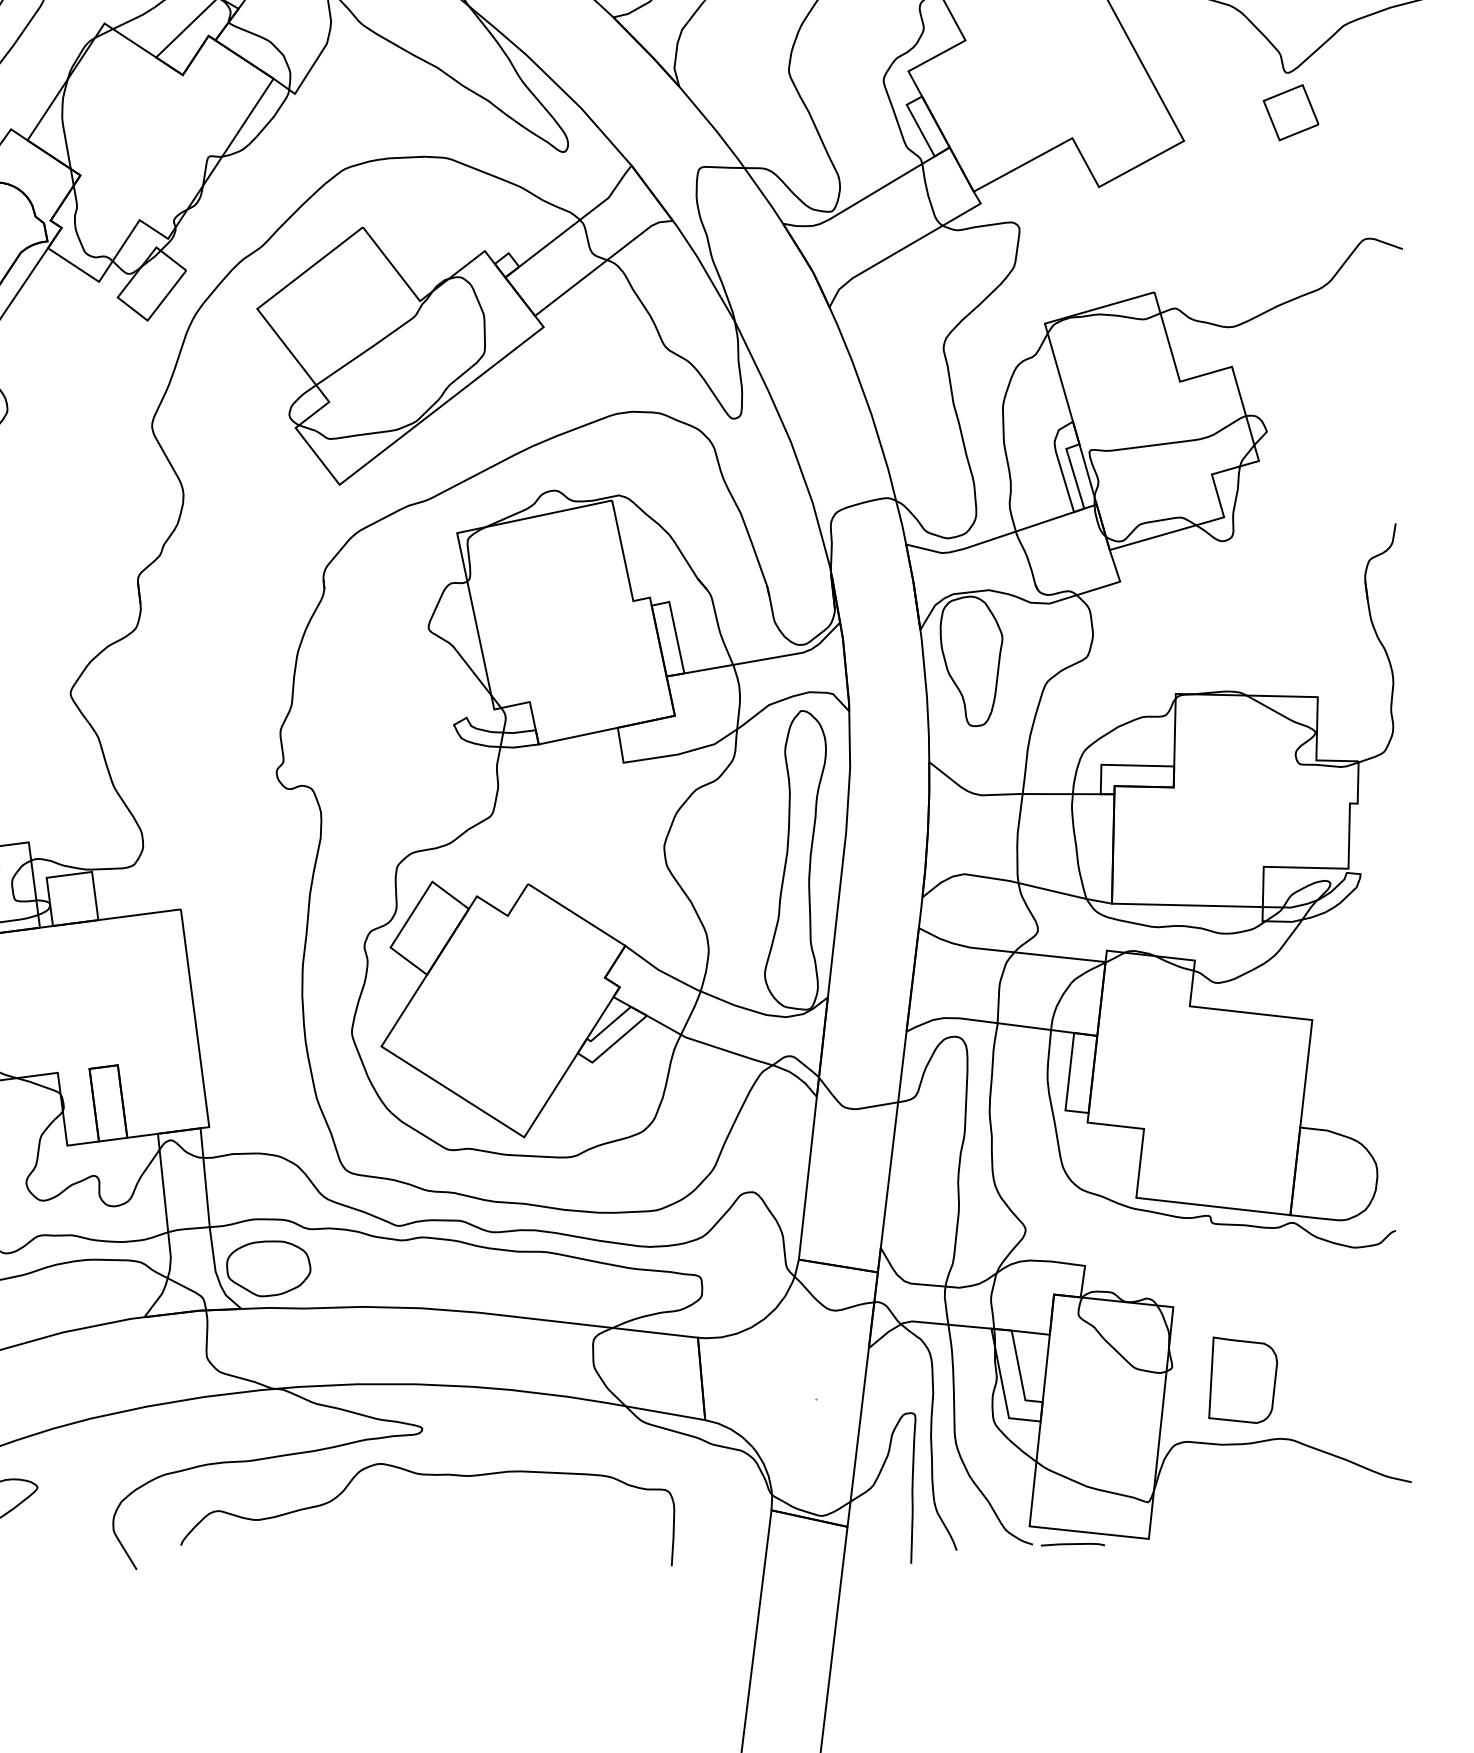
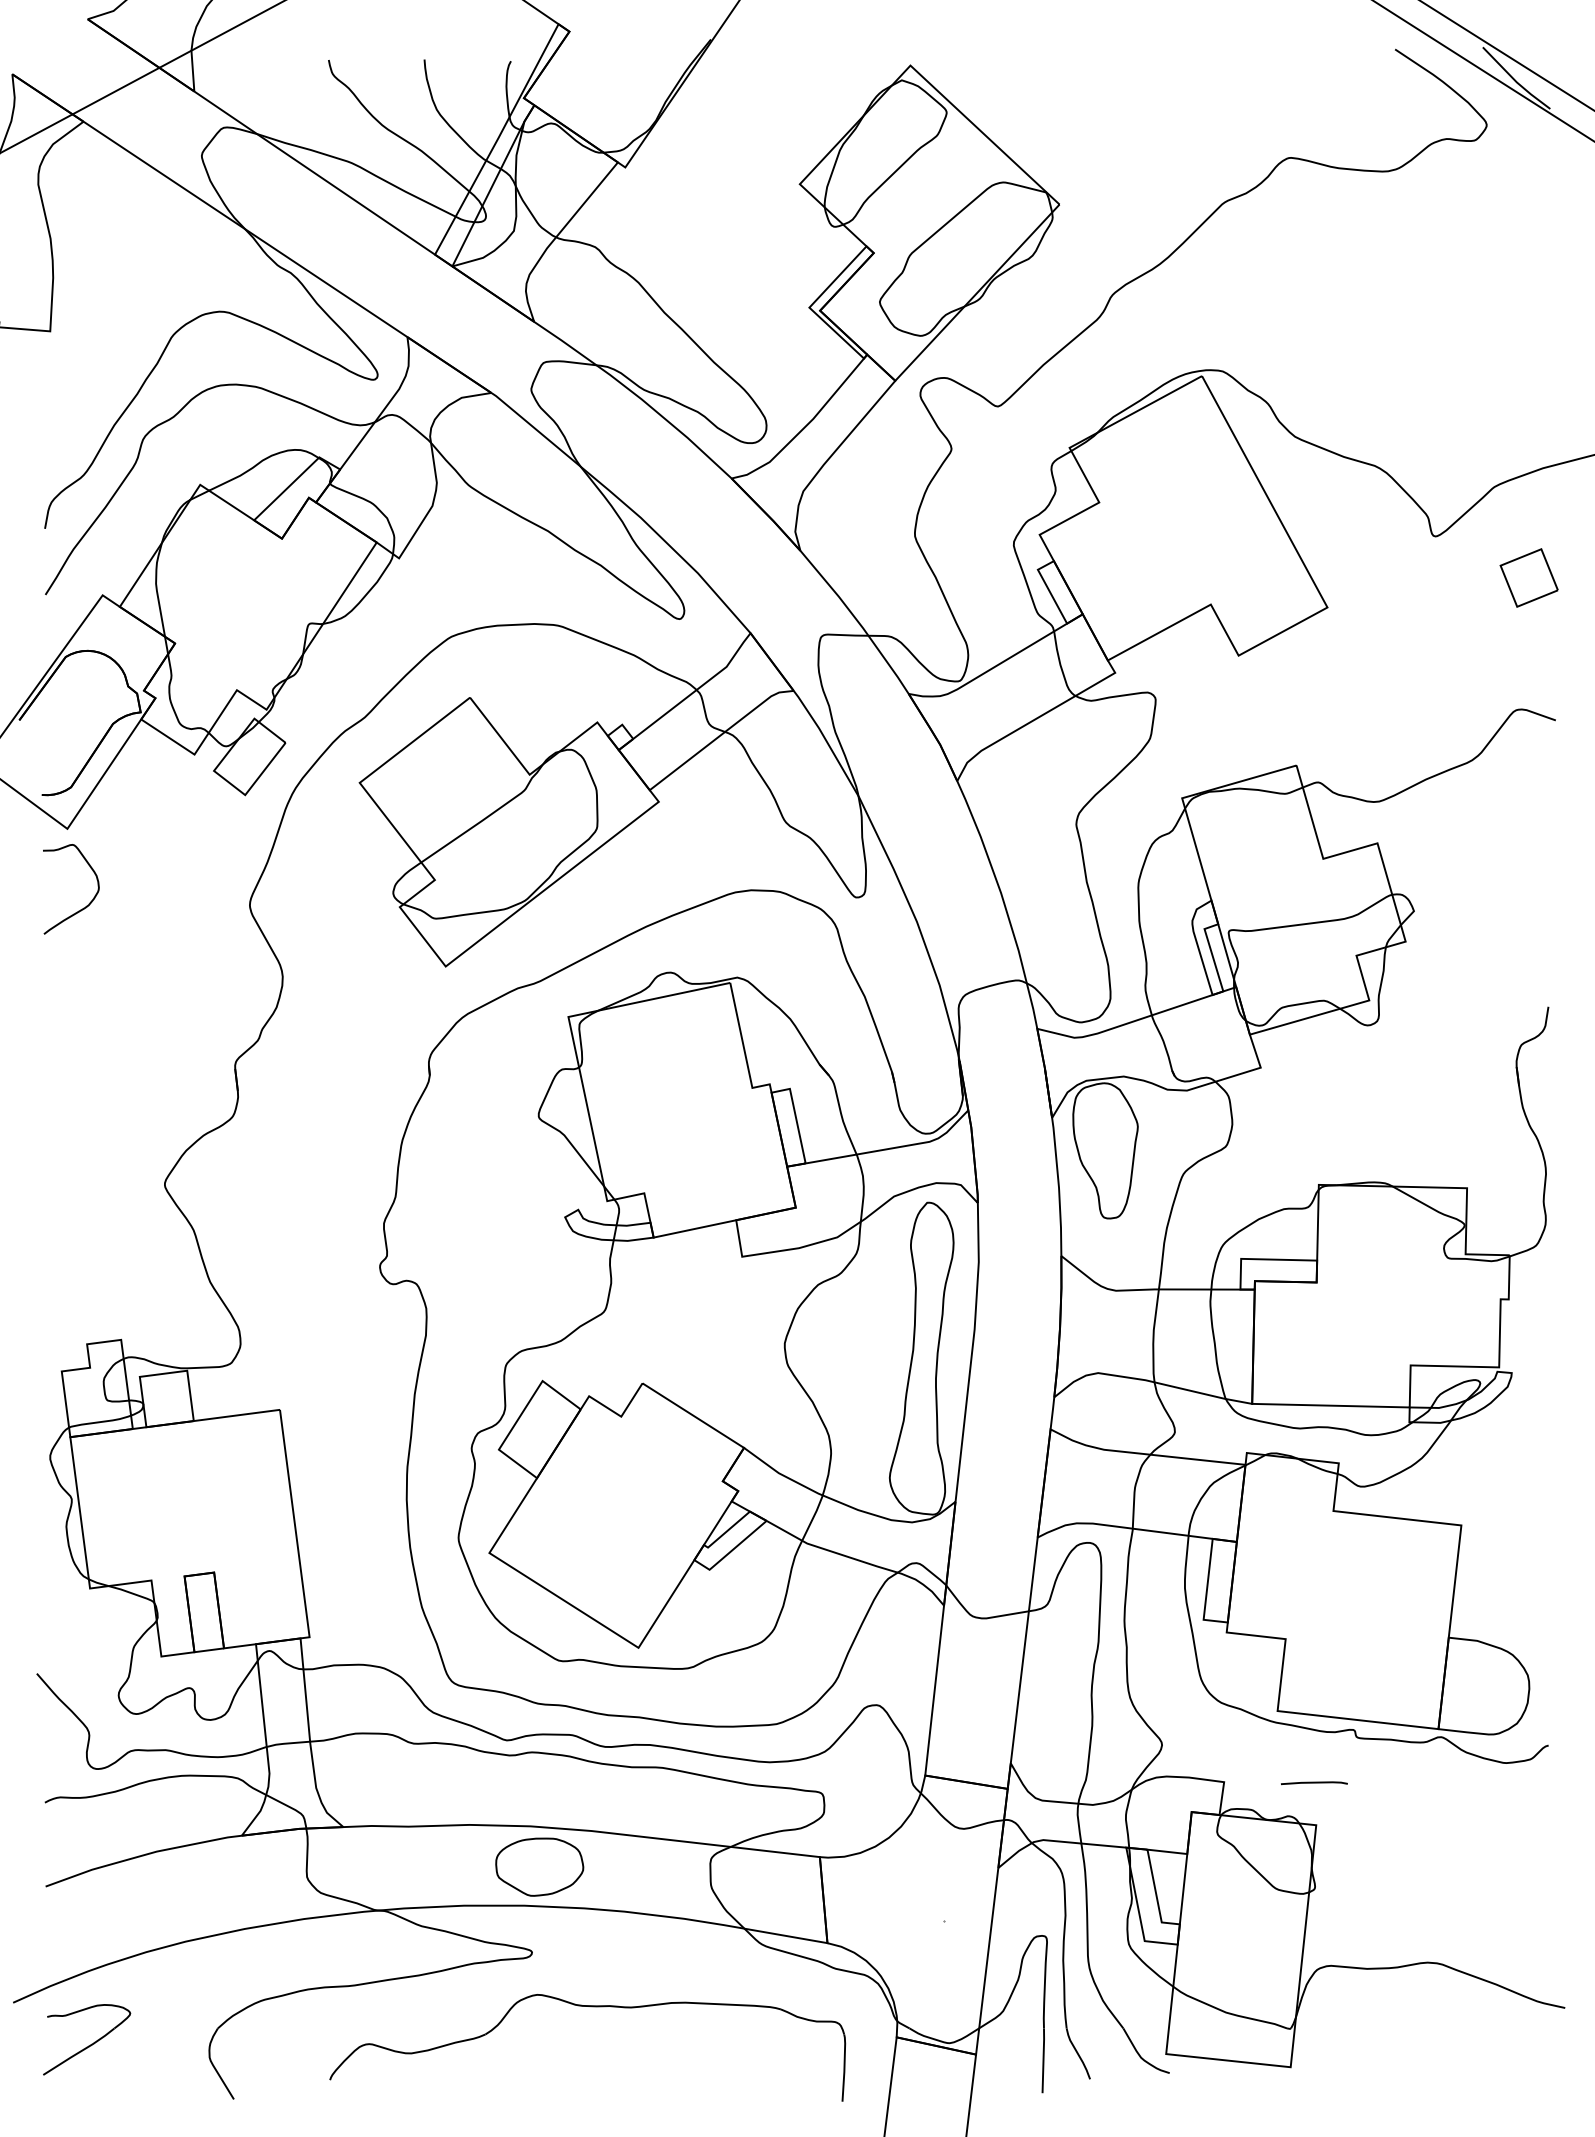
part: (1290, 112) -> (1528, 577), moved
part: (268, 1268) -> (539, 1866), moved
part: (1242, 1380) -> (1388, 1901), removed
part: (431, 1476) -> (591, 2007), moved
line: (1073, 1544) -> (1314, 1783), moved

